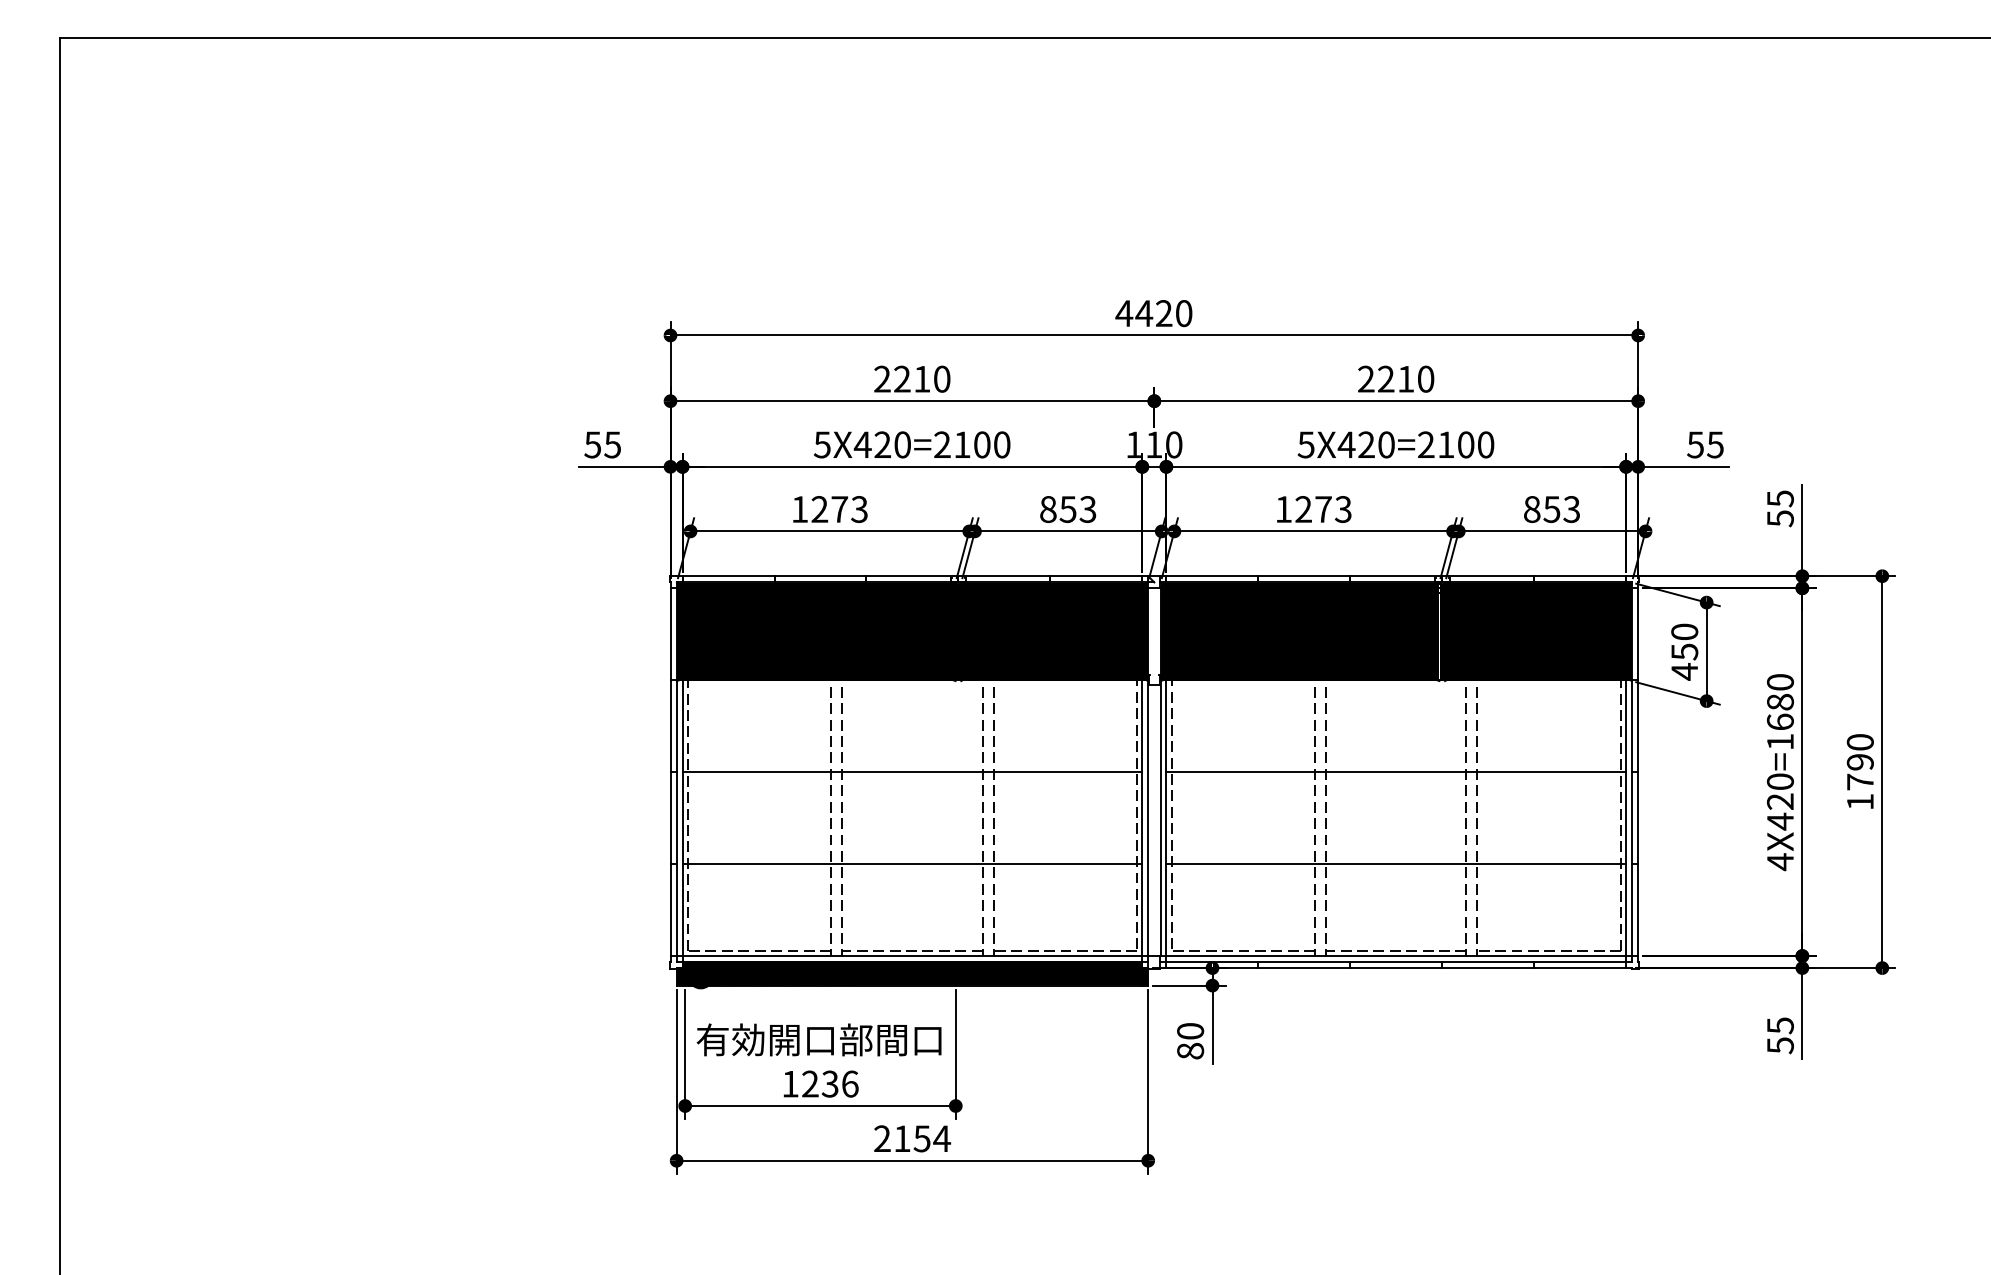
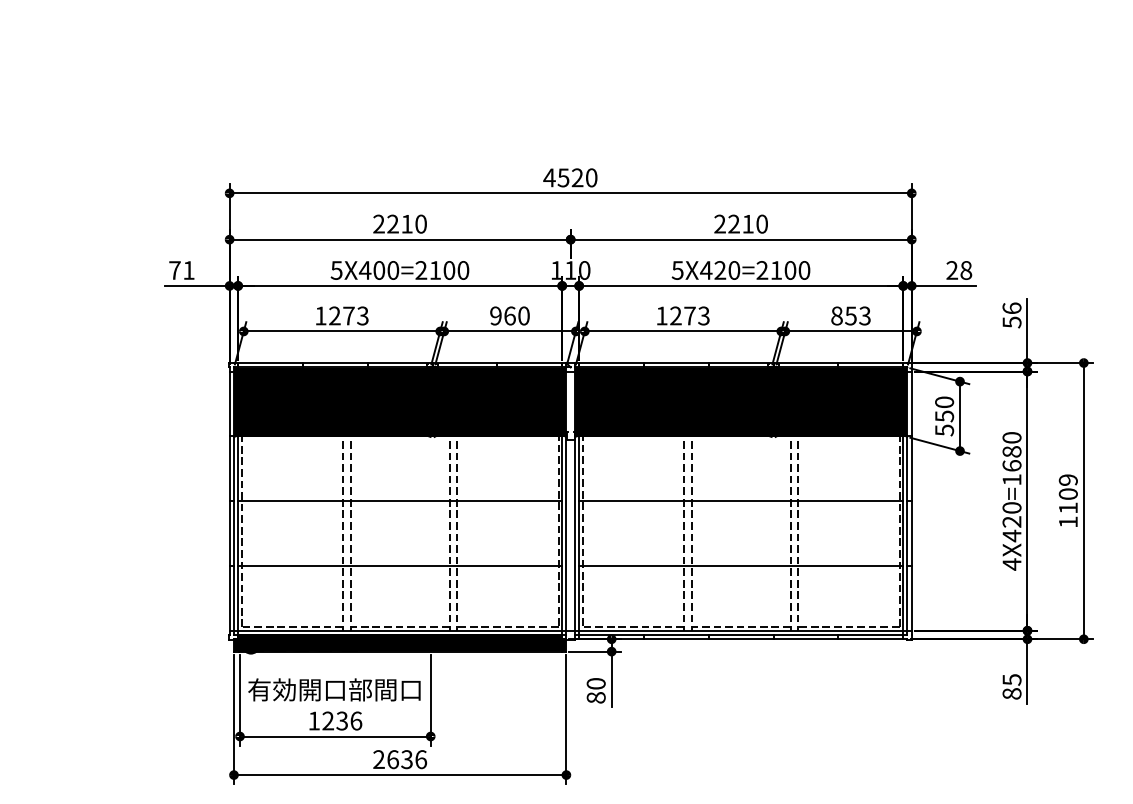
text: (1144, 313) -> (563, 177), 4420 -> 4520
text: (602, 444) -> (181, 270), 55 -> 71
text: (882, 444) -> (379, 270), 5X420=2100 -> 5X400=2100
text: (1705, 444) -> (959, 270), 55 -> 28
text: (1779, 498) -> (1011, 308), 55 -> 56
text: (1068, 509) -> (510, 316), 853 -> 960
text: (1684, 671) -> (944, 430), 450 -> 550
text: (1859, 762) -> (1067, 494), 1790 -> 1109
text: (1780, 1045) -> (1012, 693), 55 -> 85
text: (922, 1138) -> (407, 759), 2154 -> 2636

